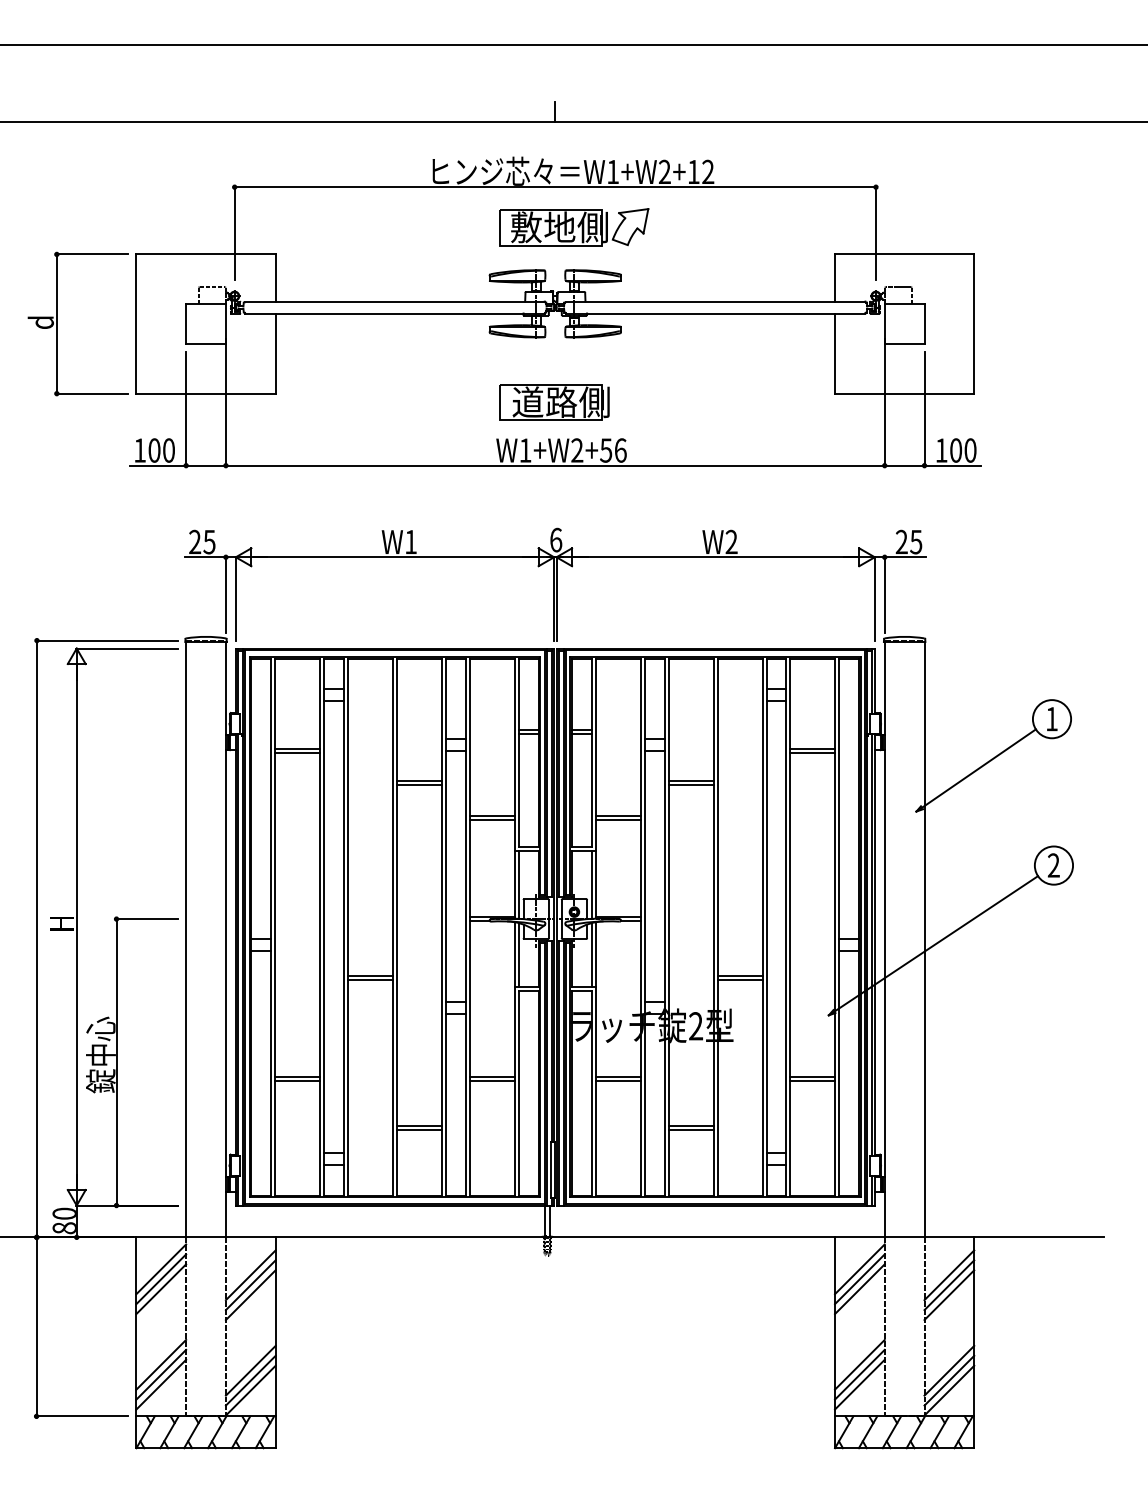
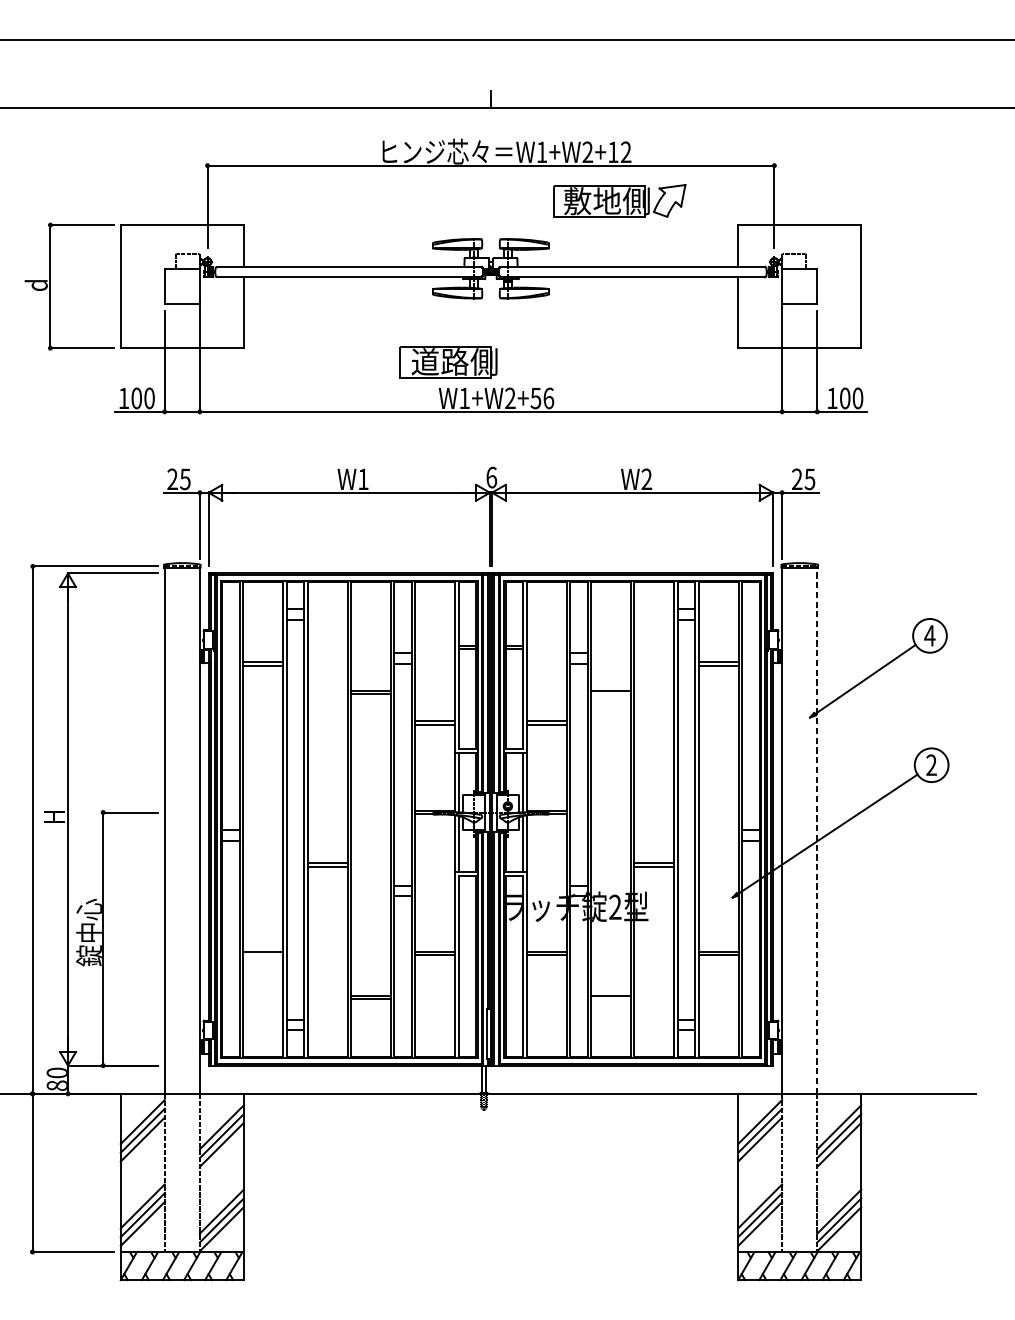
part: (574, 227) -> (620, 201), moved
part: (554, 402) -> (448, 362), moved
text: (1051, 719) -> (929, 636), 1 -> 4
line: (690, 785) -> (610, 694), removed
line: (924, 939) -> (817, 830), solid -> dashed
line: (297, 1080) -> (263, 955), removed
line: (690, 1130) -> (610, 999), removed

